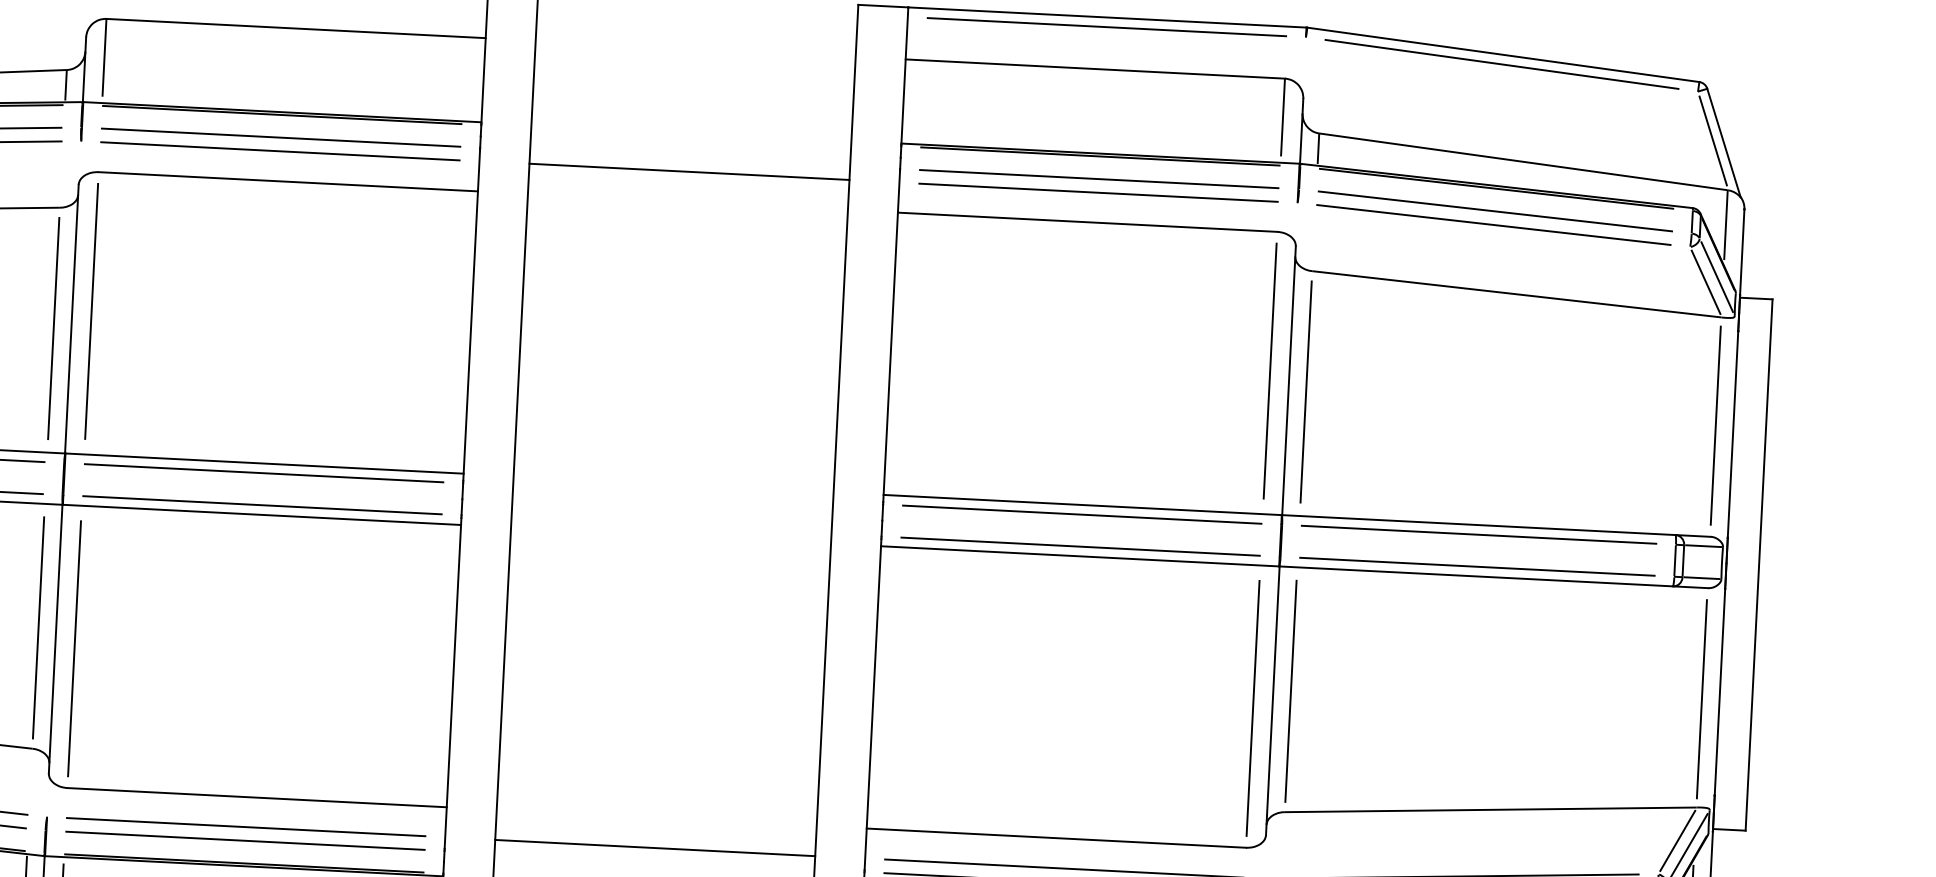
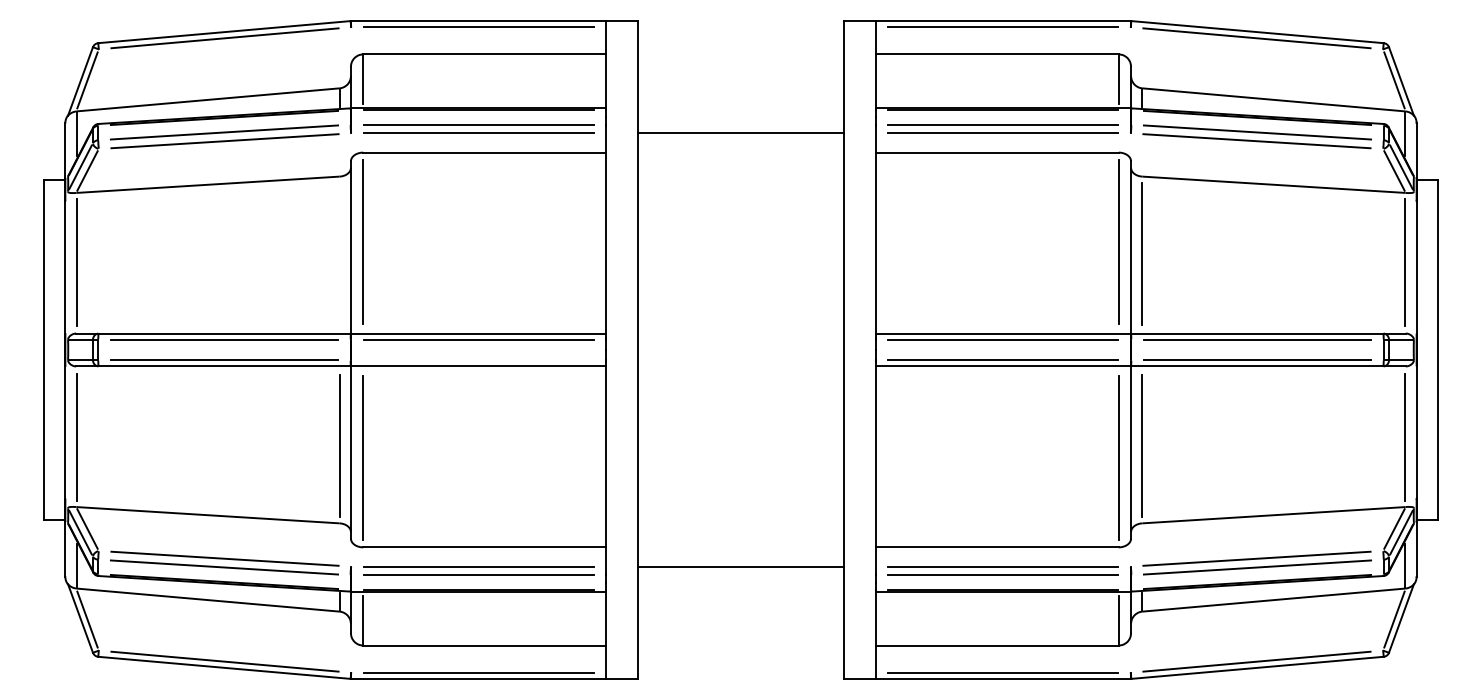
line: (53, 327) -> (339, 253), removed
line: (261, 505) -> (478, 360), removed

